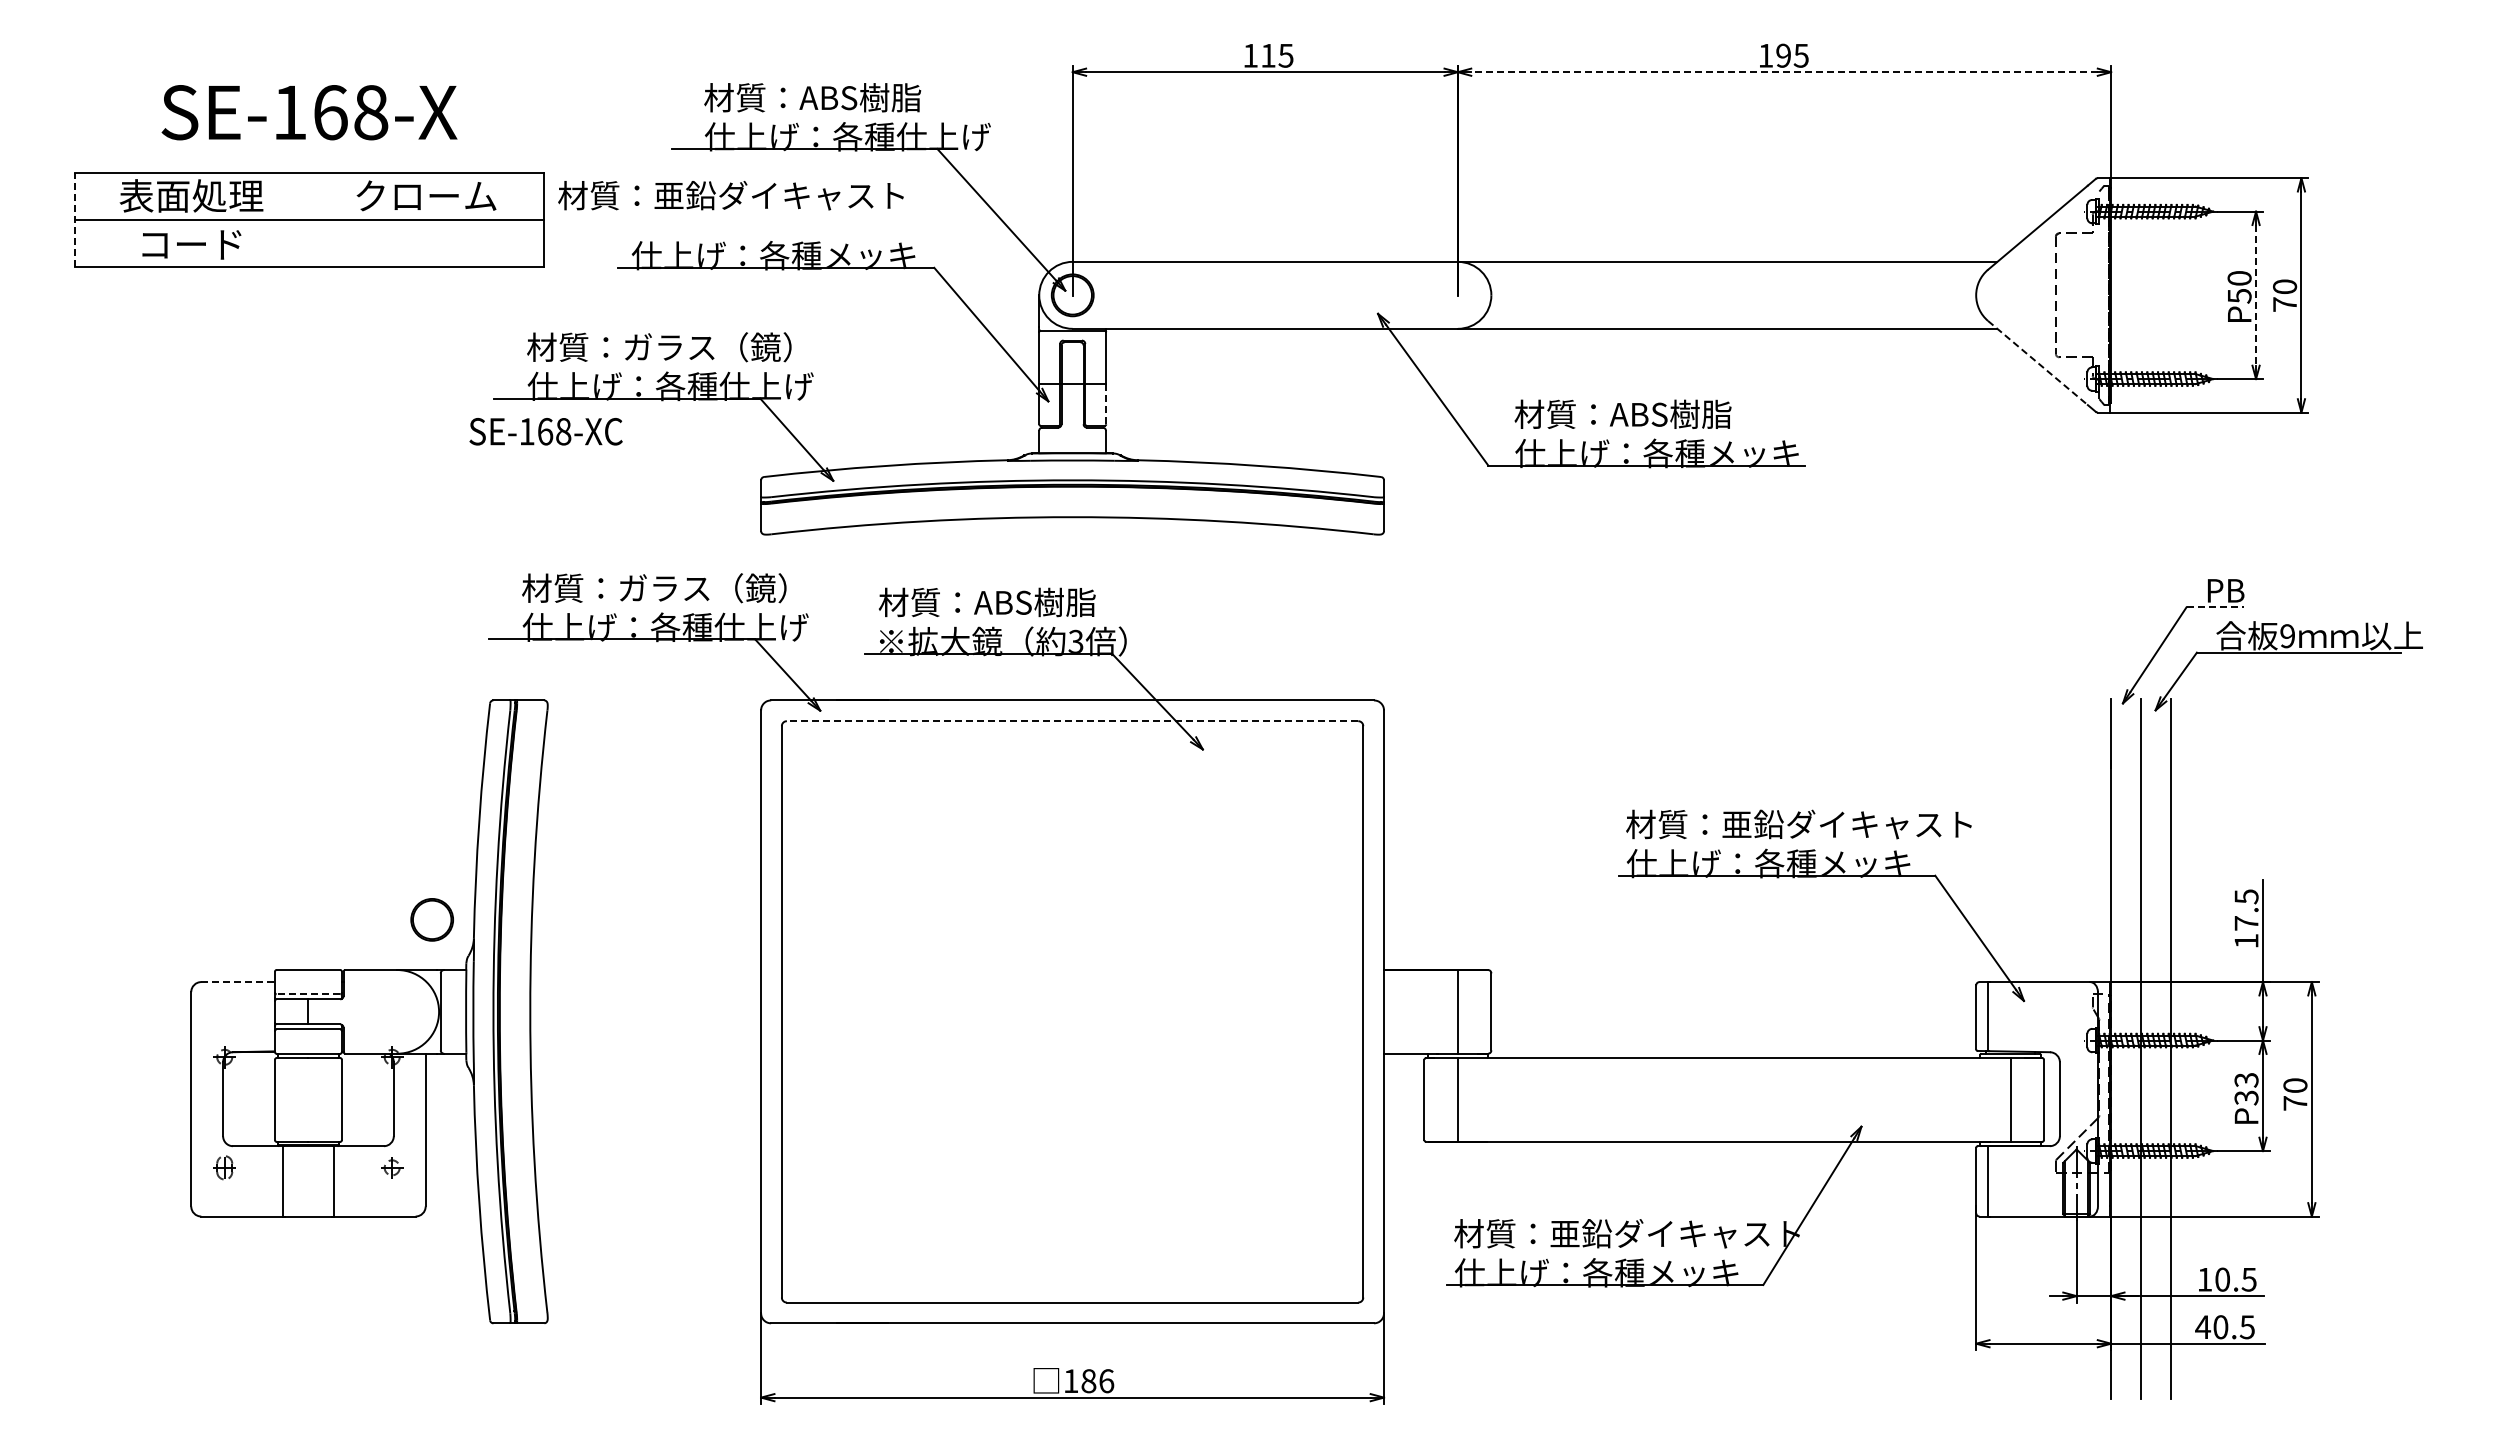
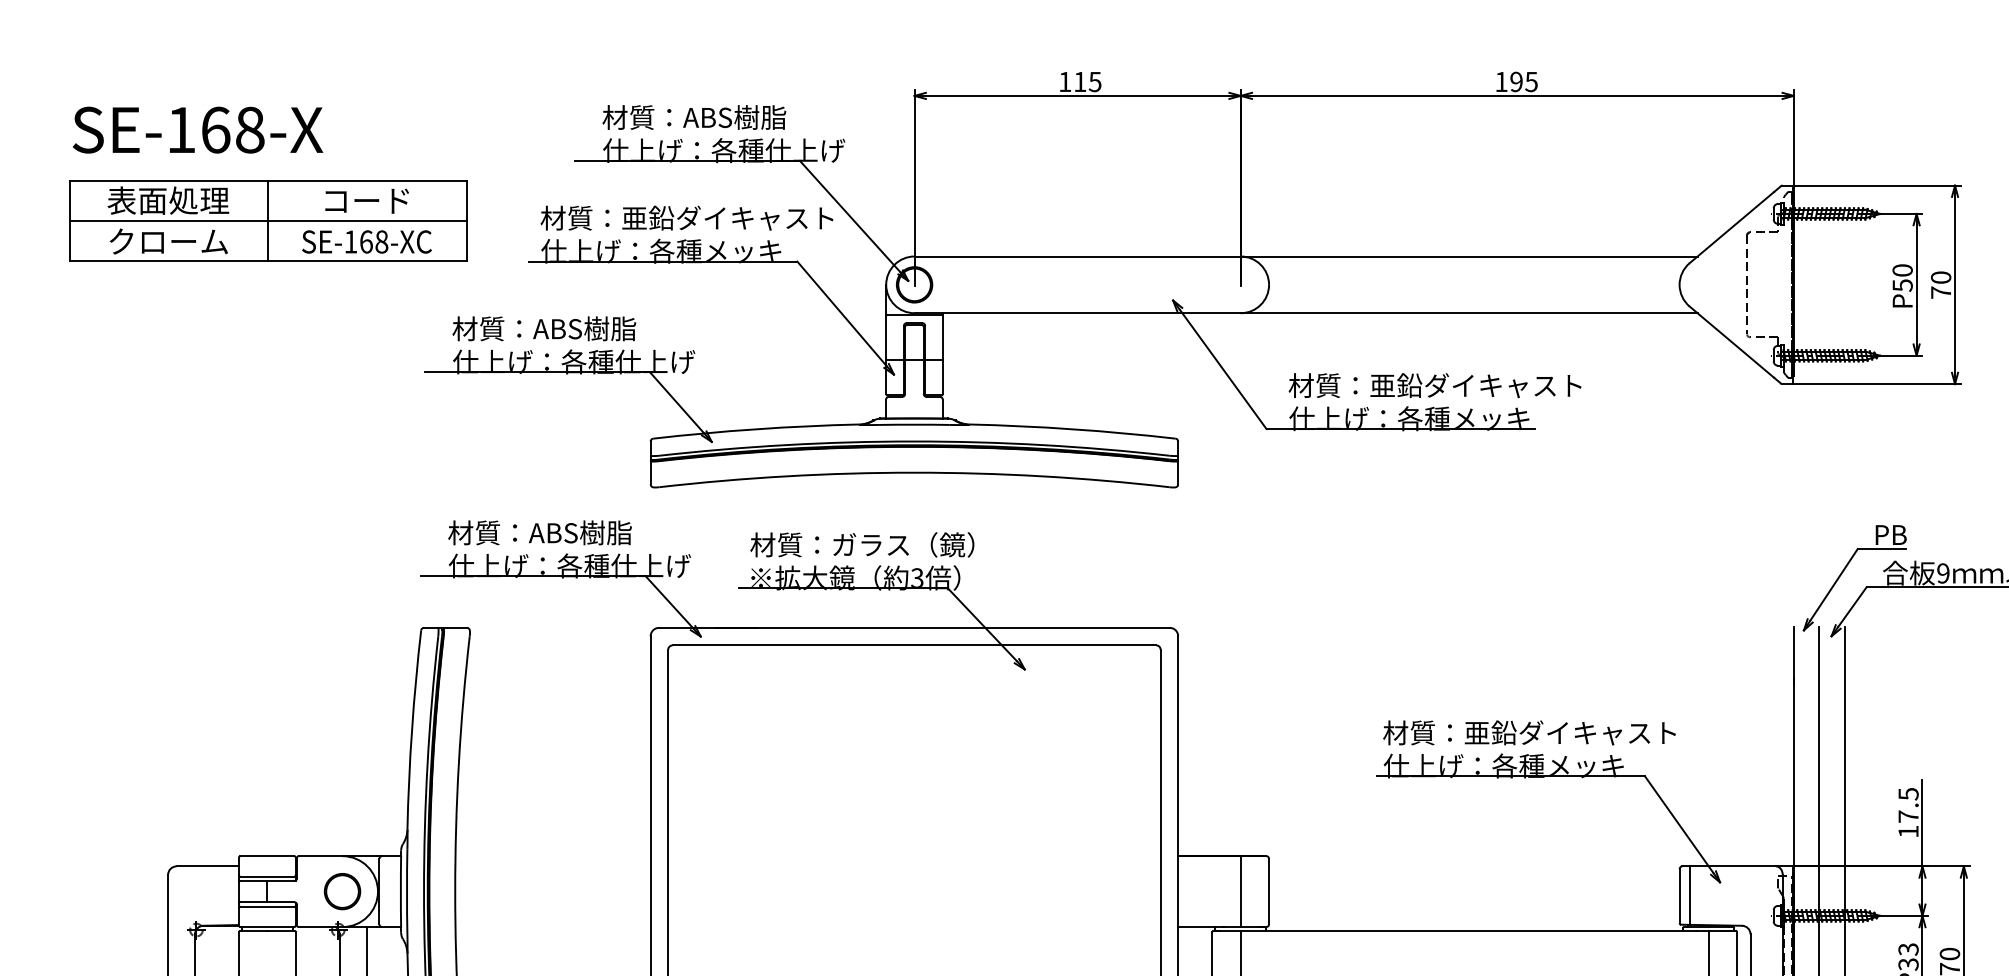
line: (1784, 72) -> (1517, 96), dashed -> solid
text: (309, 112) -> (197, 130), moved
text: (426, 195) -> (367, 200), クローム -> コード
text: (730, 195) -> (686, 218), moved
line: (74, 219) -> (69, 220), dashed -> solid
line: (309, 219) -> (268, 220), added
text: (191, 243) -> (168, 240), コード -> クローム
line: (2256, 295) -> (1916, 284), dashed -> solid
text: (706, 347) -> (604, 329), 材質：ガラス（鏡） -> 材質：ABS樹脂
line: (2038, 363) -> (1732, 342), dashed -> solid
line: (1106, 404) -> (943, 377), dashed -> solid
text: (1734, 414) -> (1474, 385), 材質：ABS樹脂 -> 材質：亜鉛ダイキャスト
text: (545, 431) -> (366, 241), moved
text: (701, 588) -> (600, 533), 材質：ガラス（鏡） -> 材質：ABS樹脂
text: (1058, 602) -> (902, 544), 材質：ABS樹脂 -> 材質：ガラス（鏡）
line: (2215, 607) -> (1882, 549), dashed -> solid
line: (1072, 721) -> (914, 645), dashed -> solid
part: (431, 919) -> (341, 891), moved
line: (238, 982) -> (208, 866), dashed -> solid
line: (308, 994) -> (267, 876), dashed -> solid

